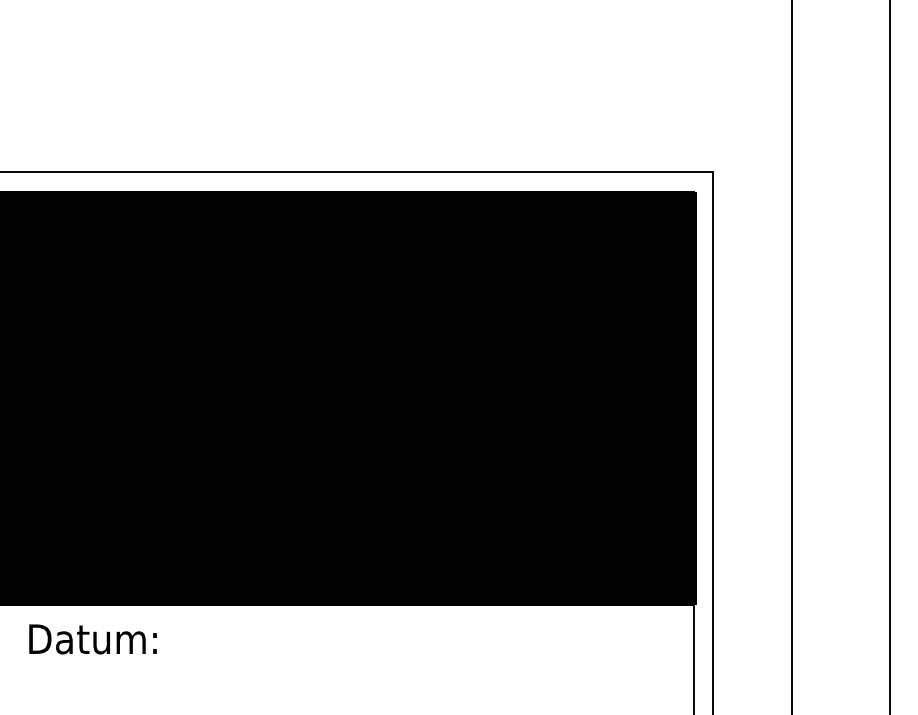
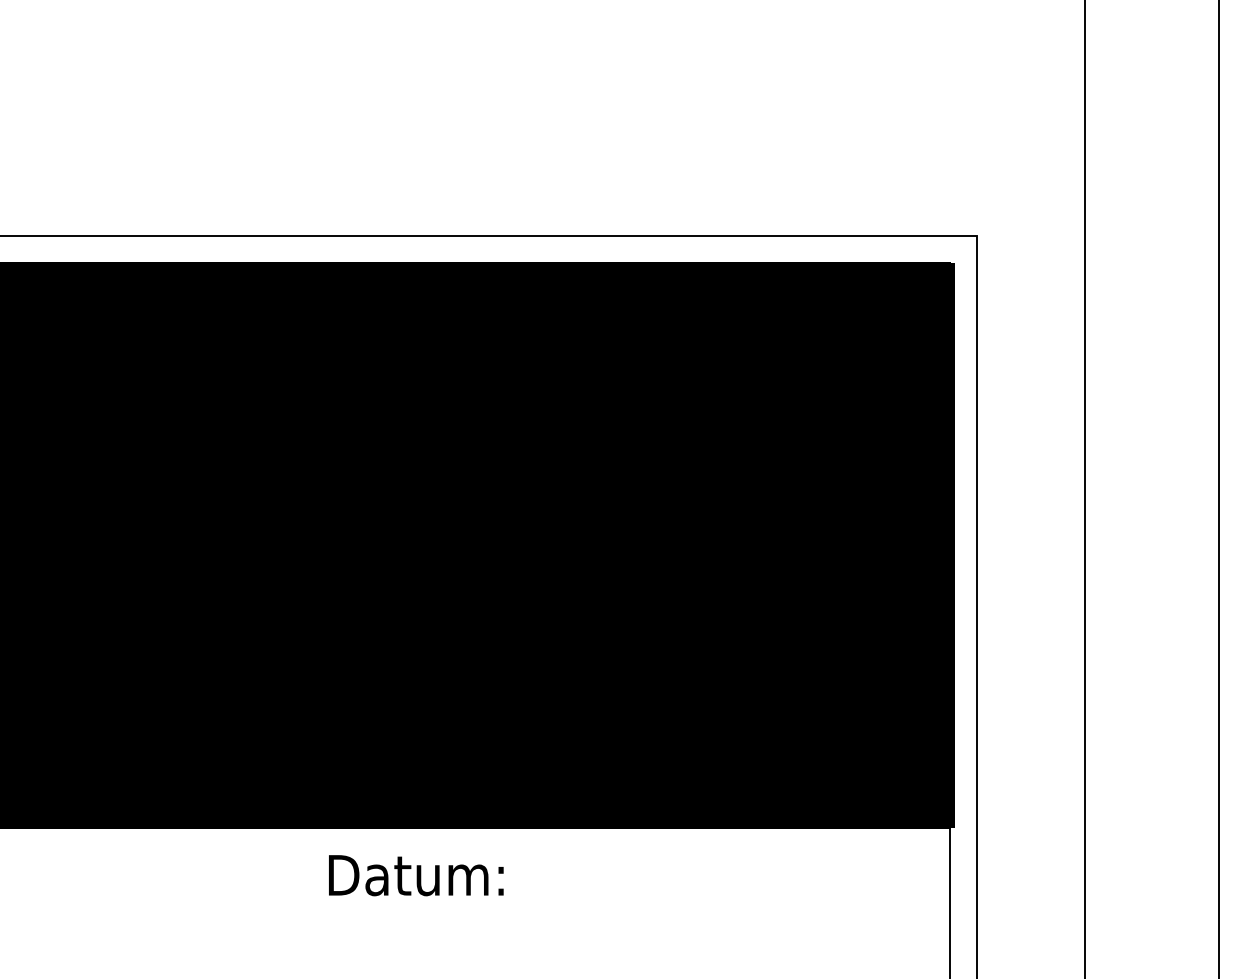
text: (93, 639) -> (416, 875), moved

